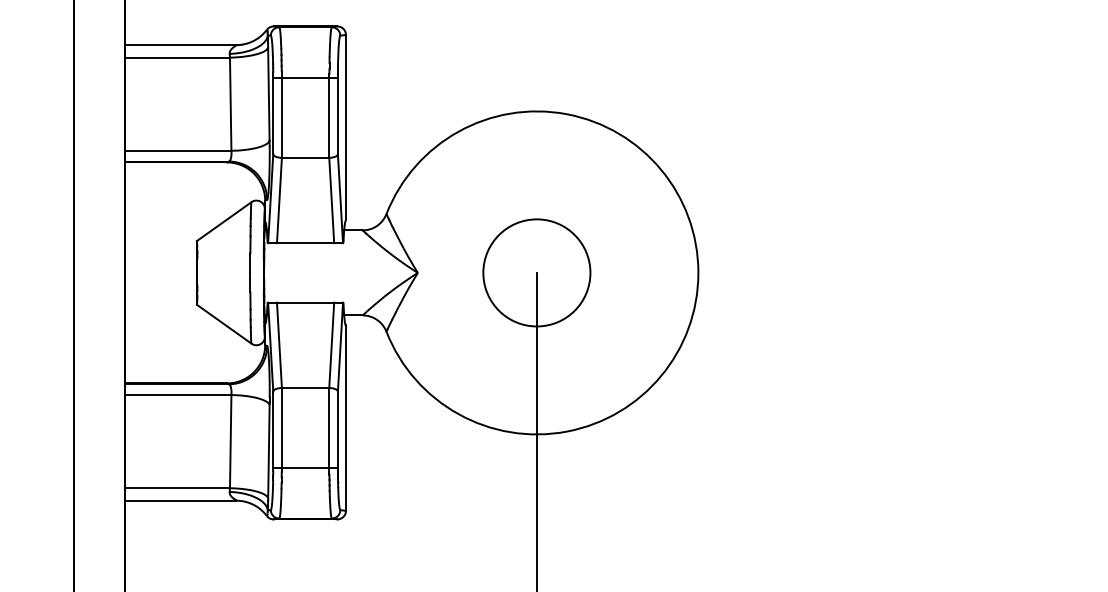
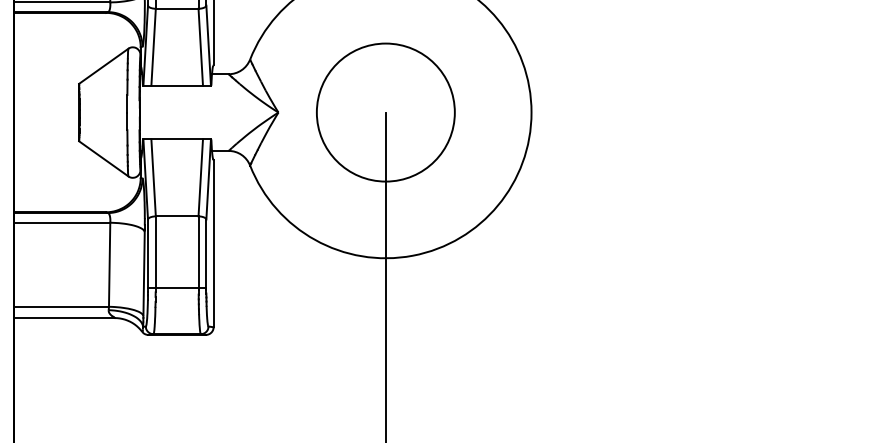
circle: (536, 272) -> (385, 112), size x1.43

